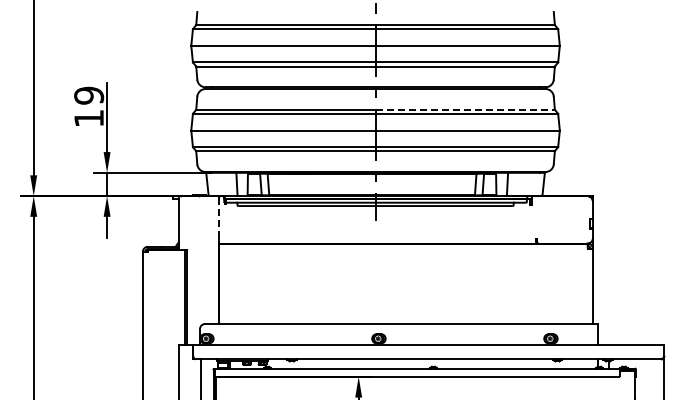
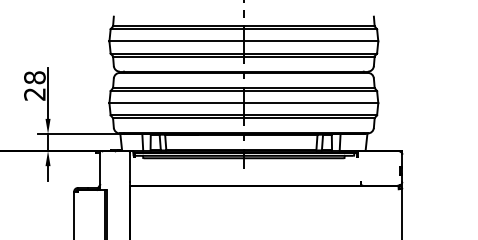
text: (89, 106) -> (35, 85), 19 -> 28
line: (465, 109) -> (309, 87), dashed -> solid
line: (219, 218) -> (130, 167), dashed -> solid

